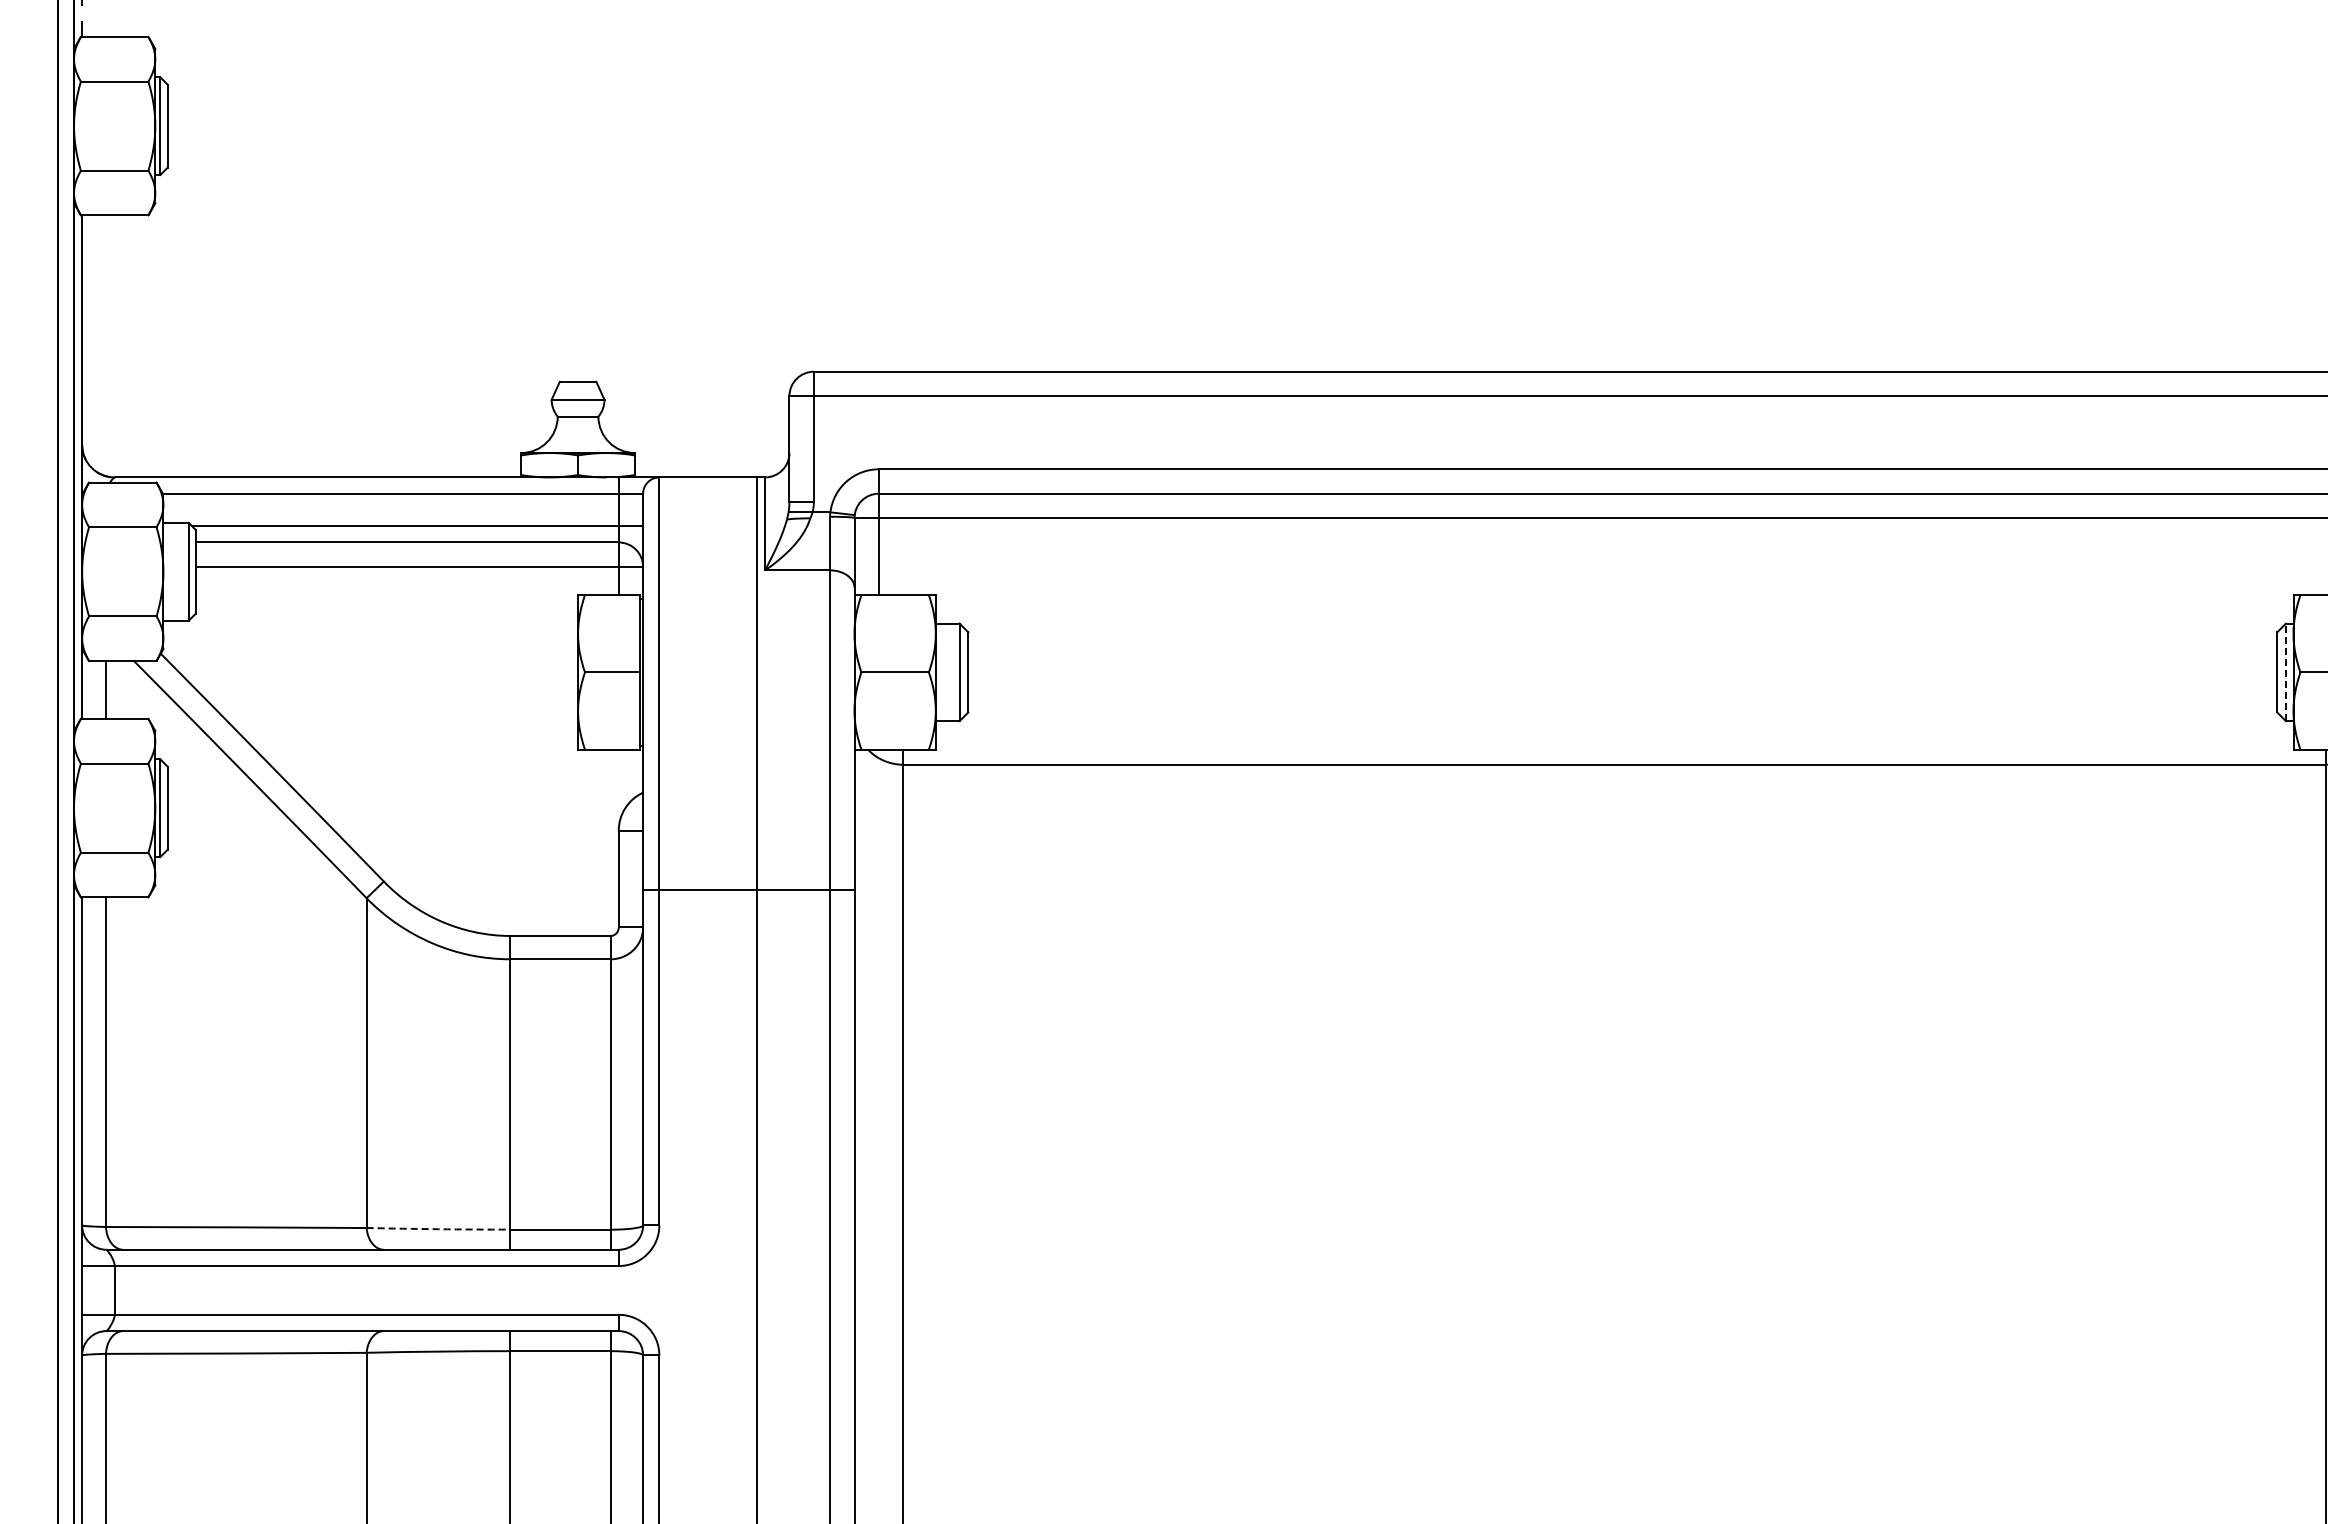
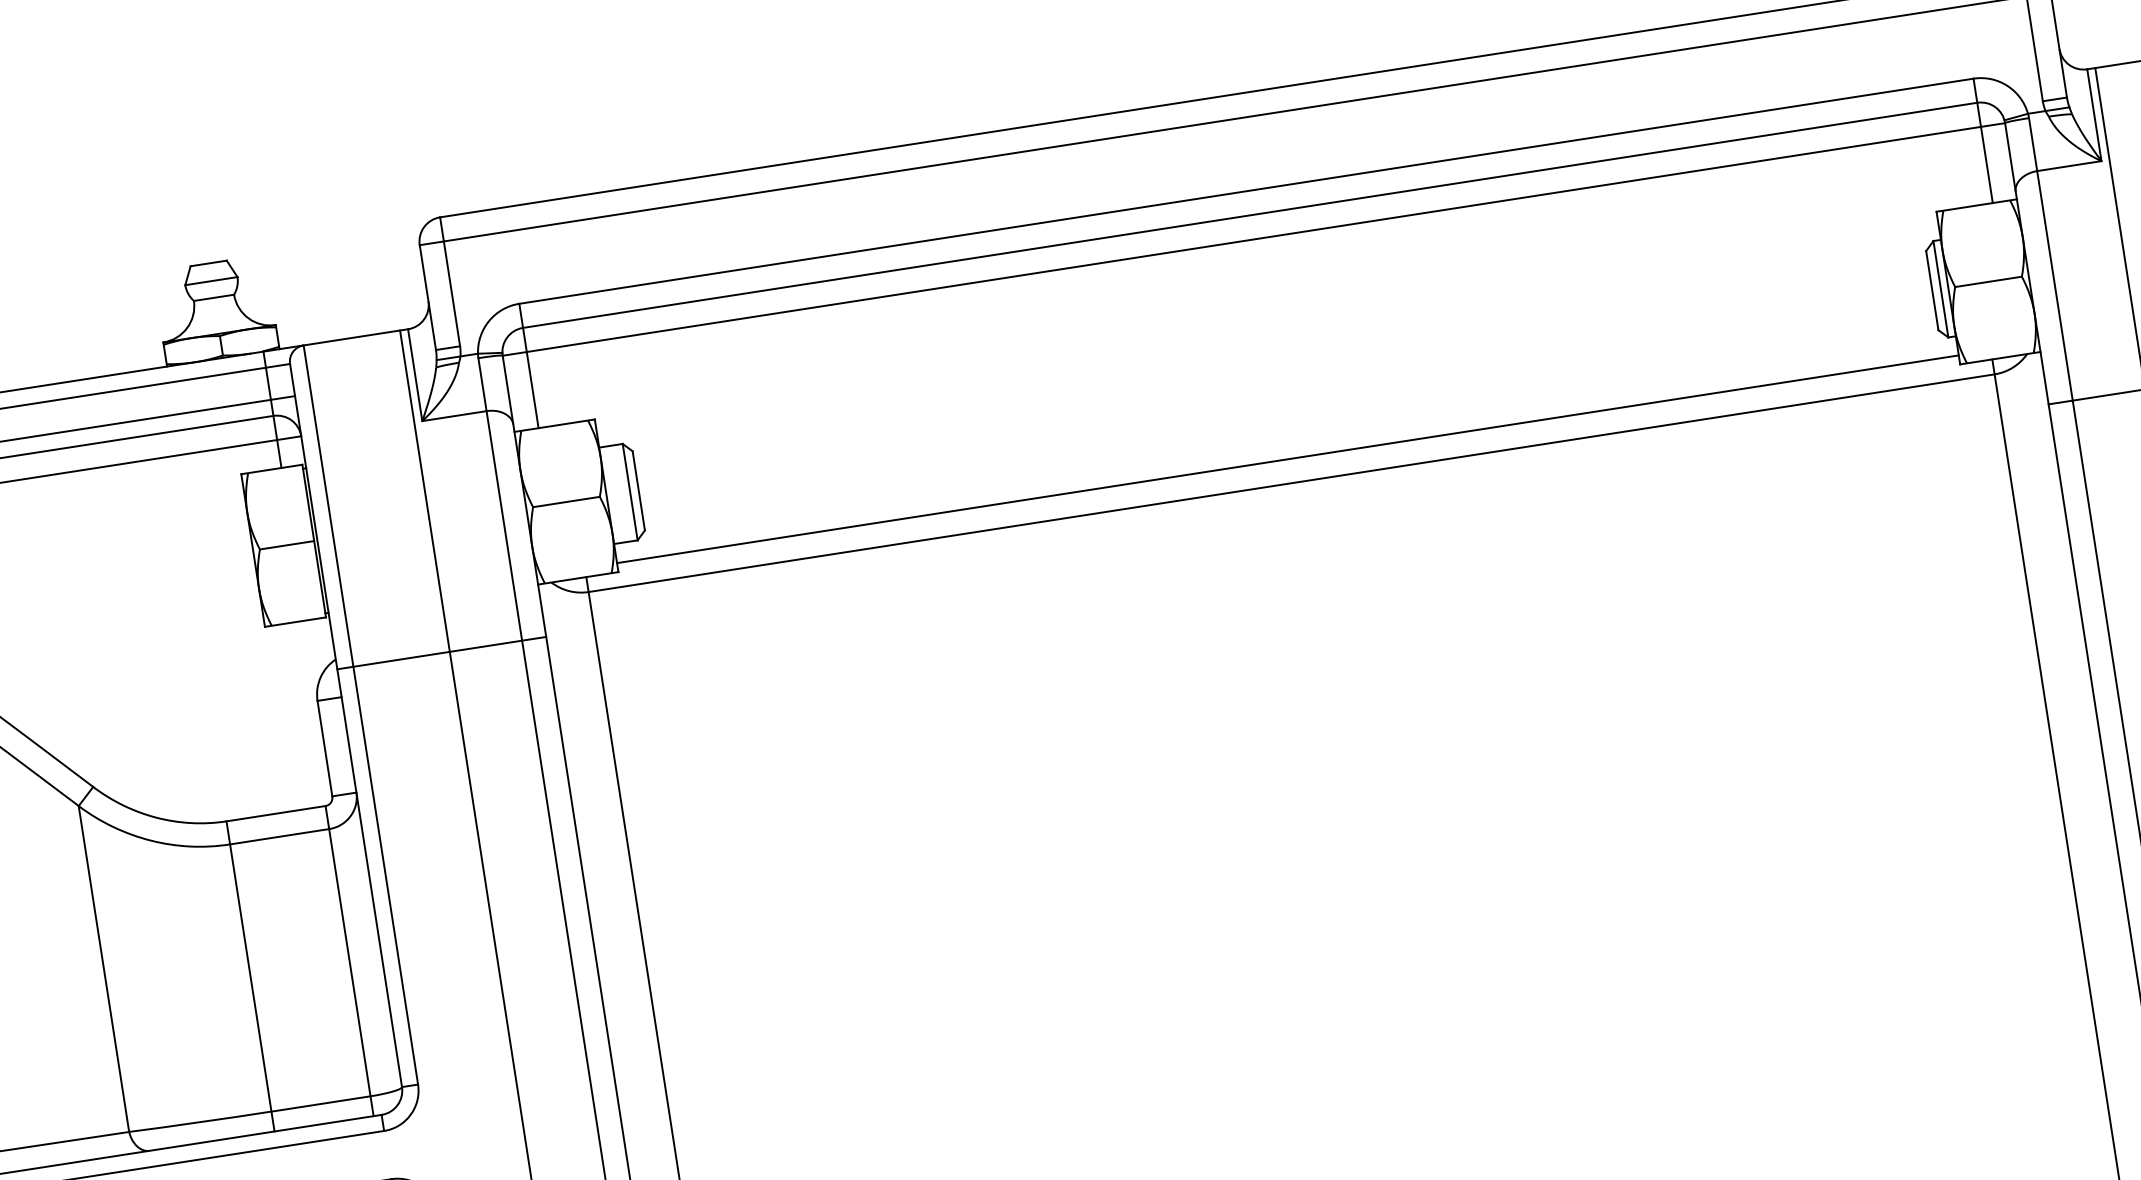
line: (2285, 672) -> (1940, 289), dashed -> solid
line: (1614, 740) -> (1287, 459), added
line: (748, 889) -> (441, 653), moved
arc: (438, 1229) -> (200, 1122), dashed -> solid

